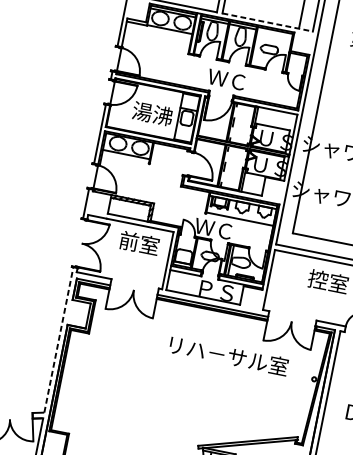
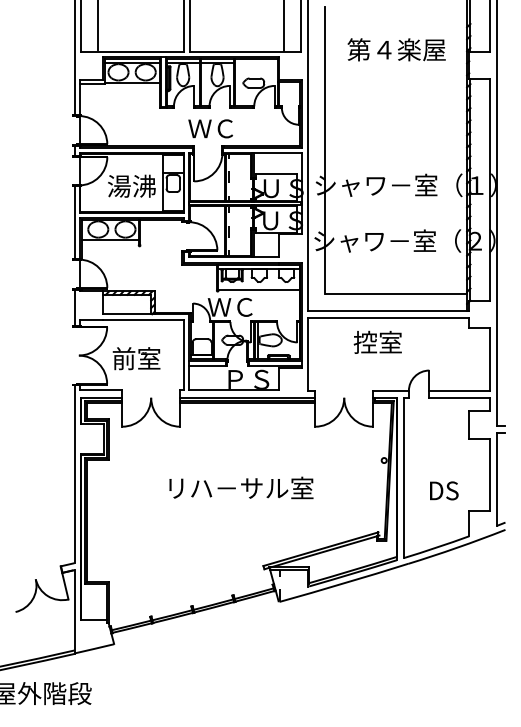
line: (268, 22) -> (246, 51), dashed -> solid
part: (139, 243) -> (136, 358), moved
line: (58, 340) -> (74, 474), dashed -> solid
text: (229, 355) -> (241, 487), moved

